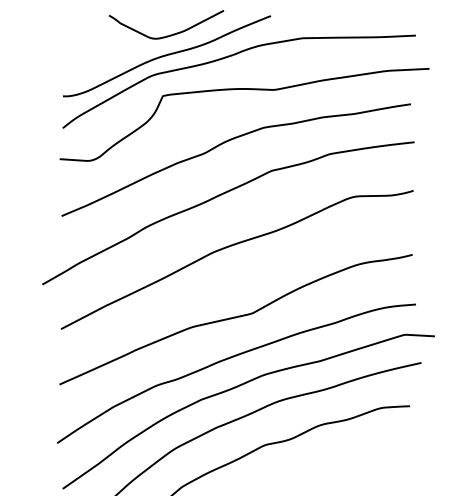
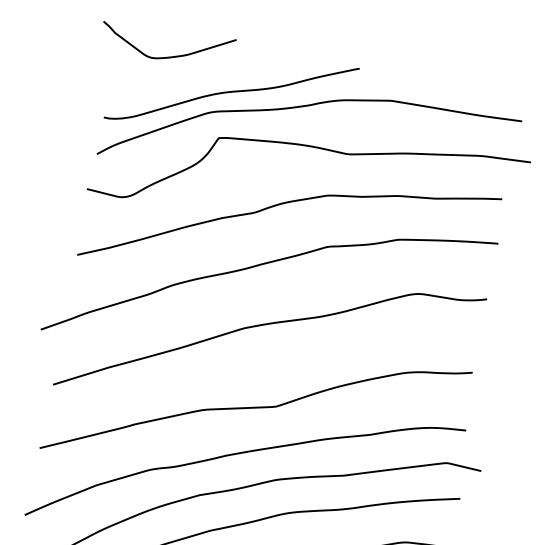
curve: (170, 34) -> (170, 56), moved

